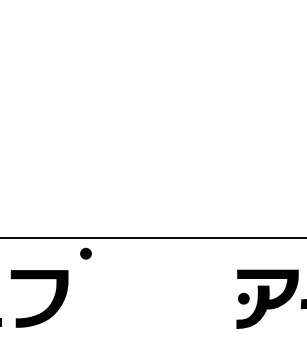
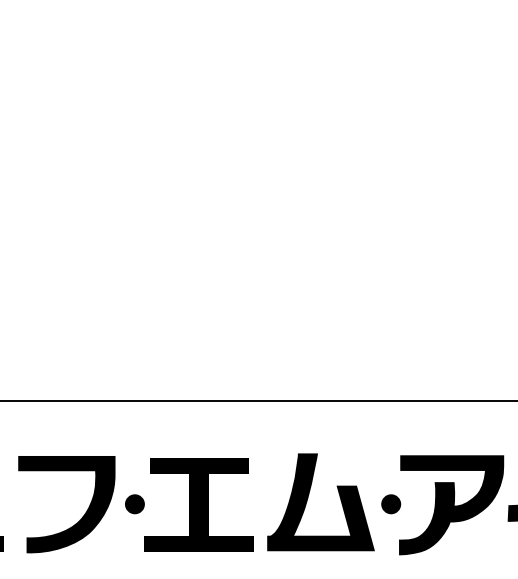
part: (85, 253) -> (134, 503), moved
fill: (190, 297) -> (321, 502), added
part: (243, 298) -> (390, 503), moved
fill: (117, 299) -> (198, 505), added

